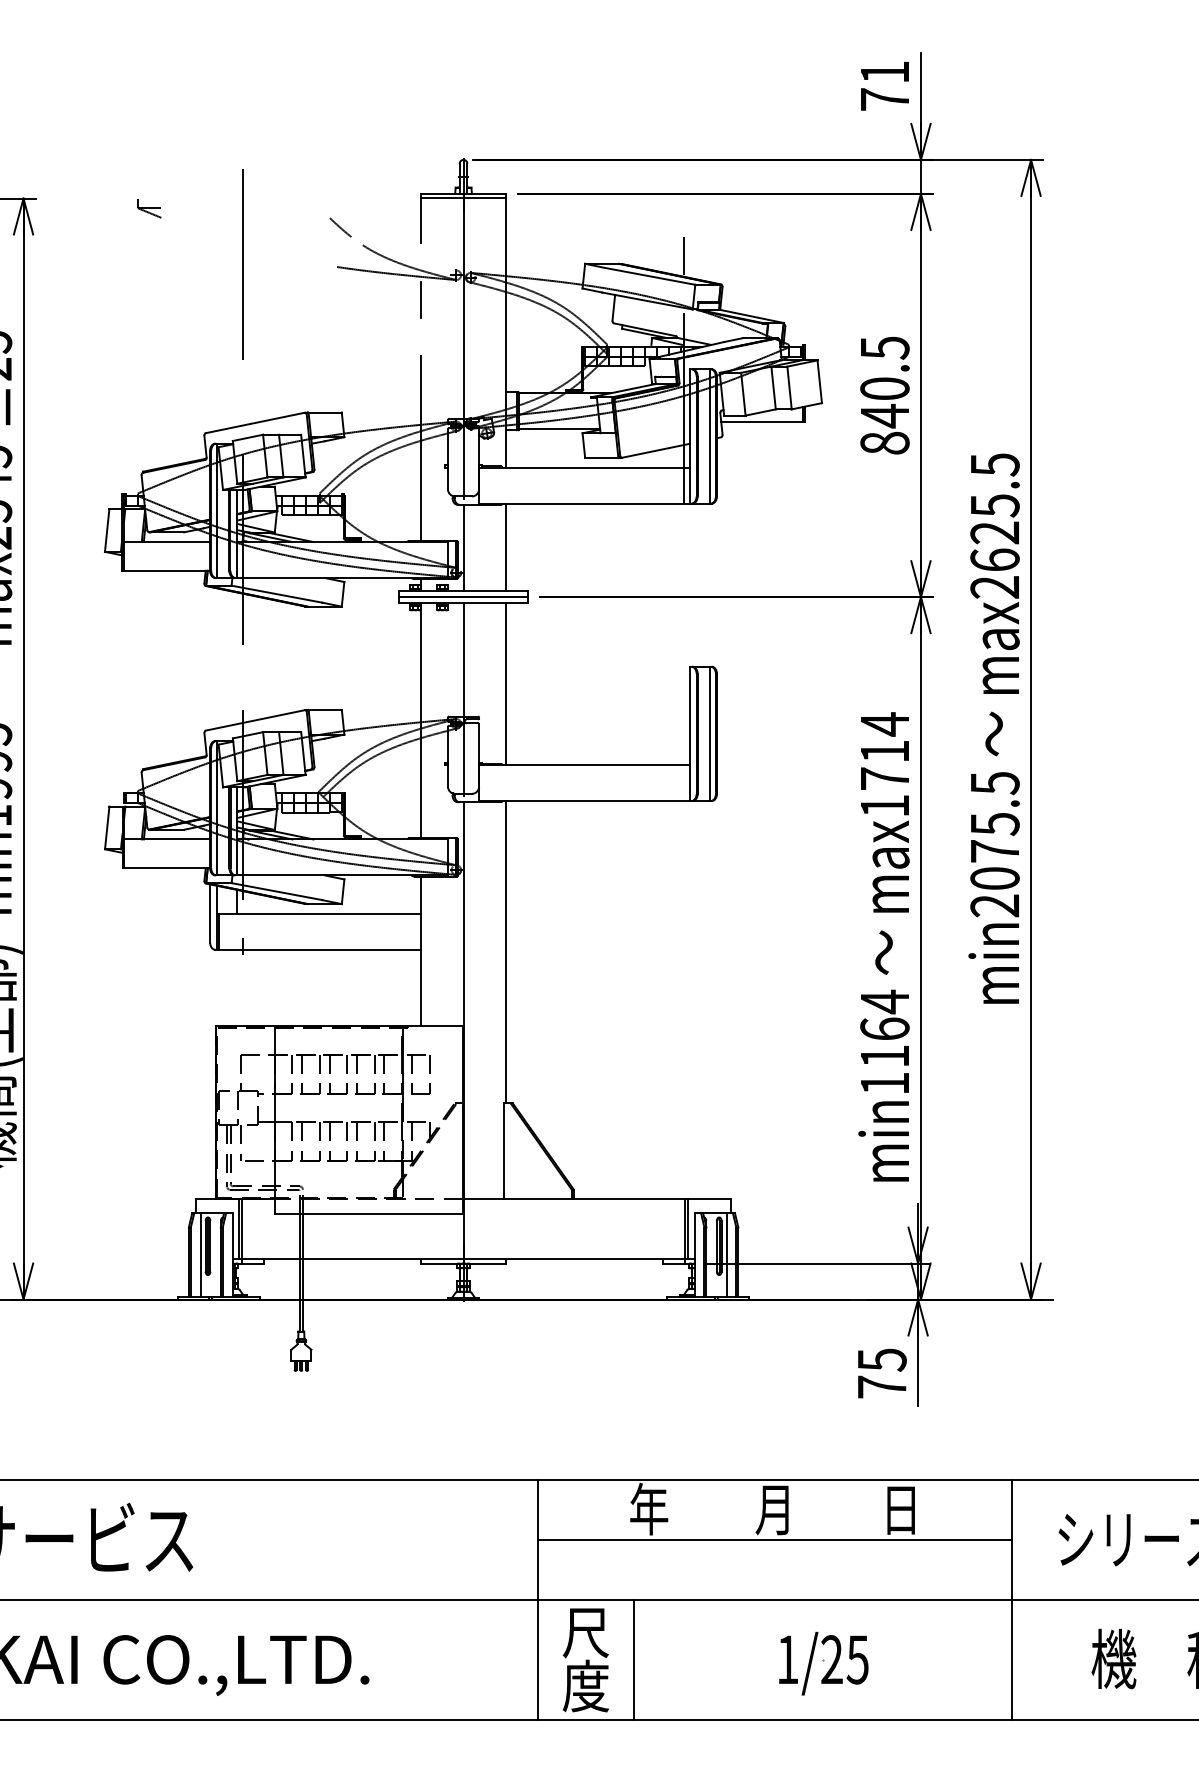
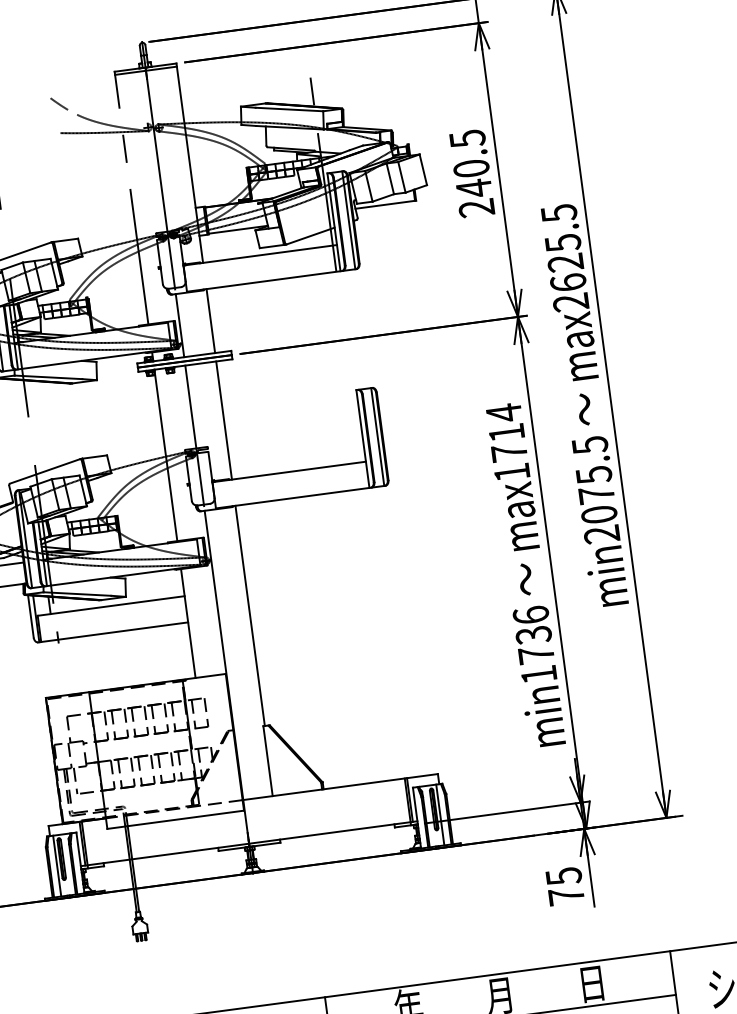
text: (884, 442) -> (476, 207), 840.5 -> 240.5
text: (884, 1028) -> (533, 634), min1164 -> min1736

